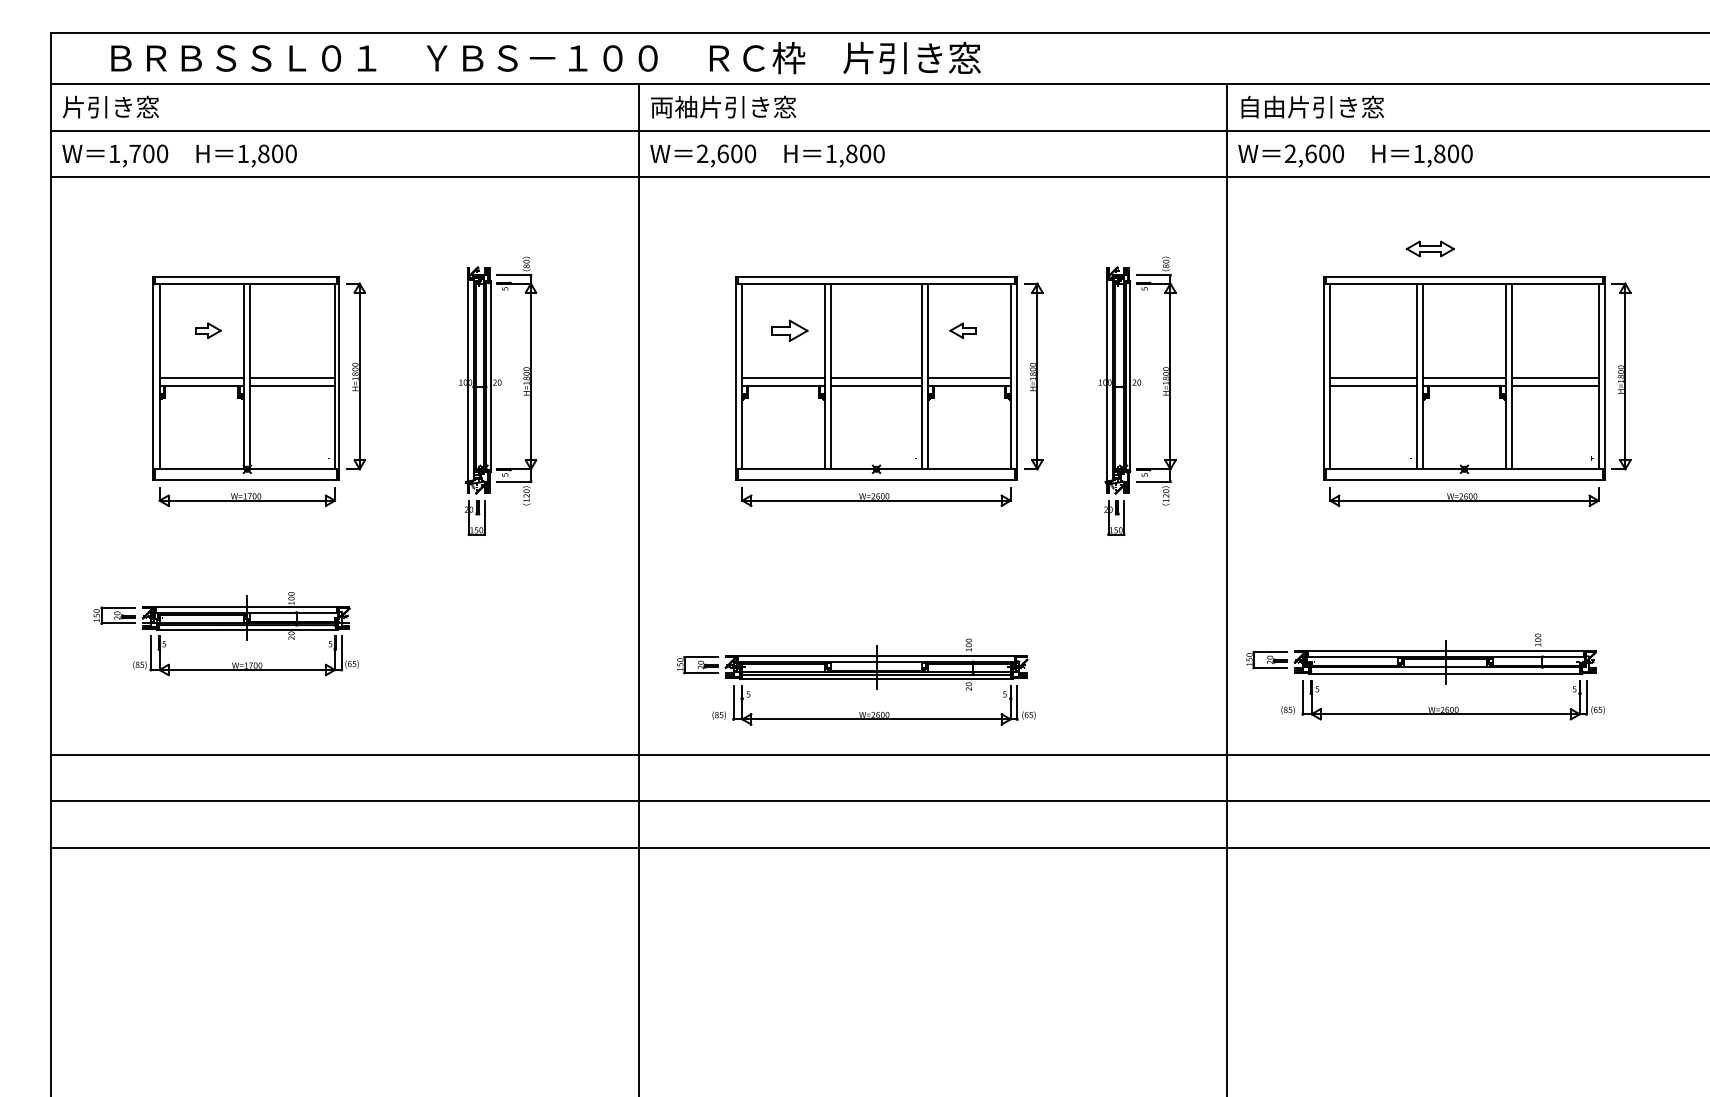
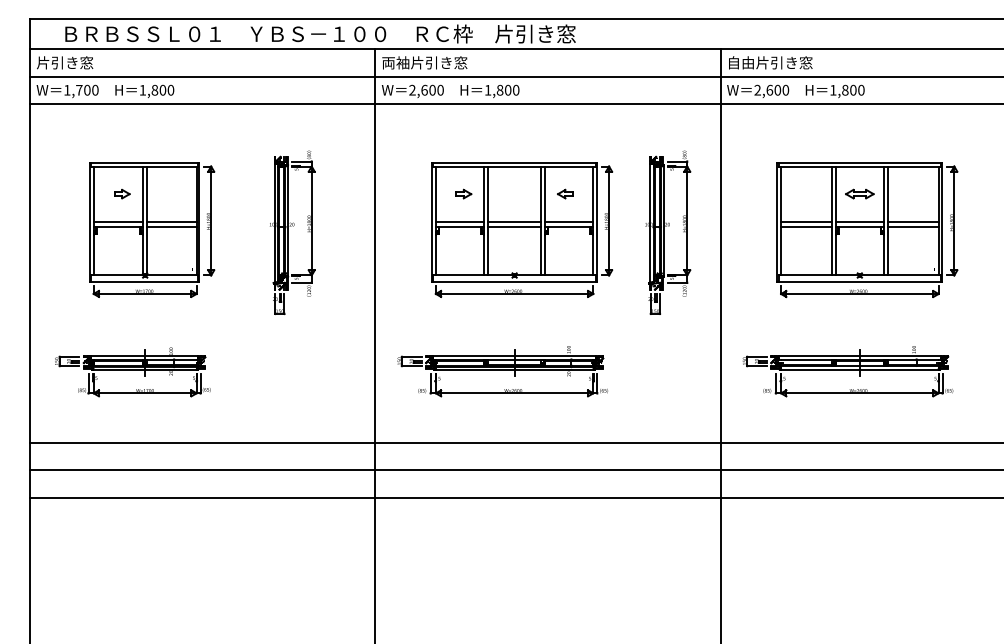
part: (1429, 247) -> (859, 193), moved
part: (789, 329) -> (463, 193), size x0.71
part: (1424, 677) -> (847, 371), moved
part: (855, 682) -> (502, 371), moved

